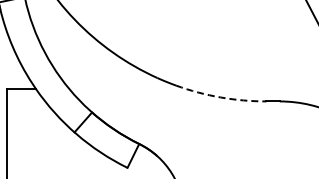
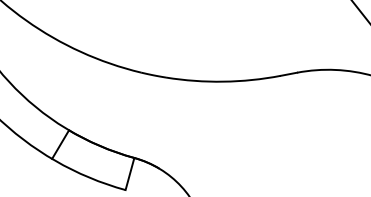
arc: (220, 97) -> (223, 81), dashed -> solid

